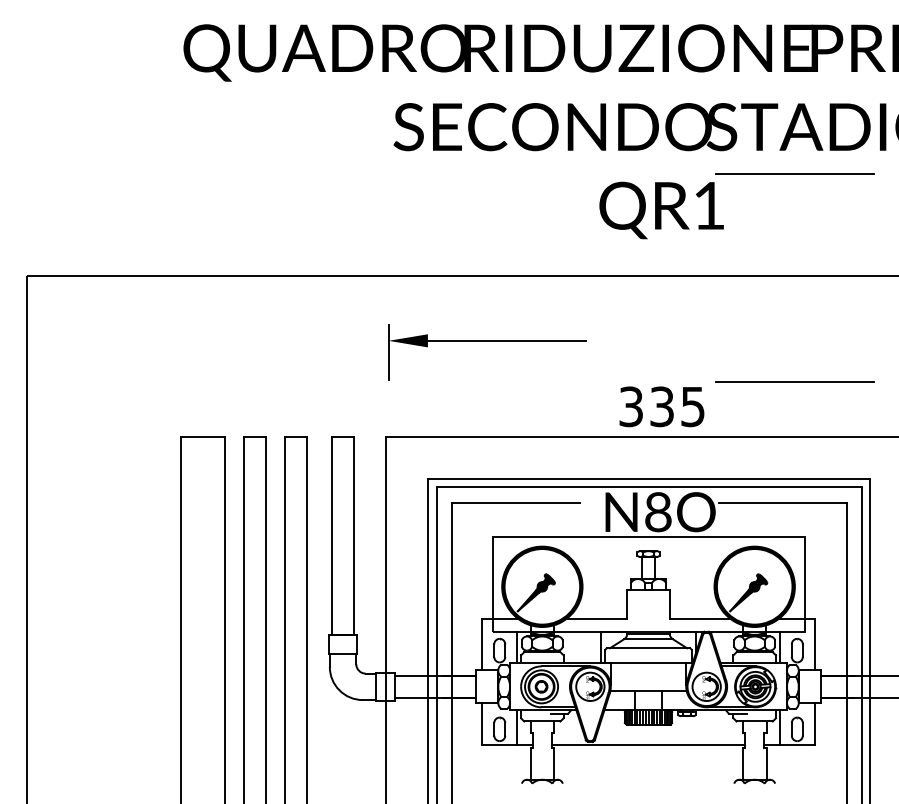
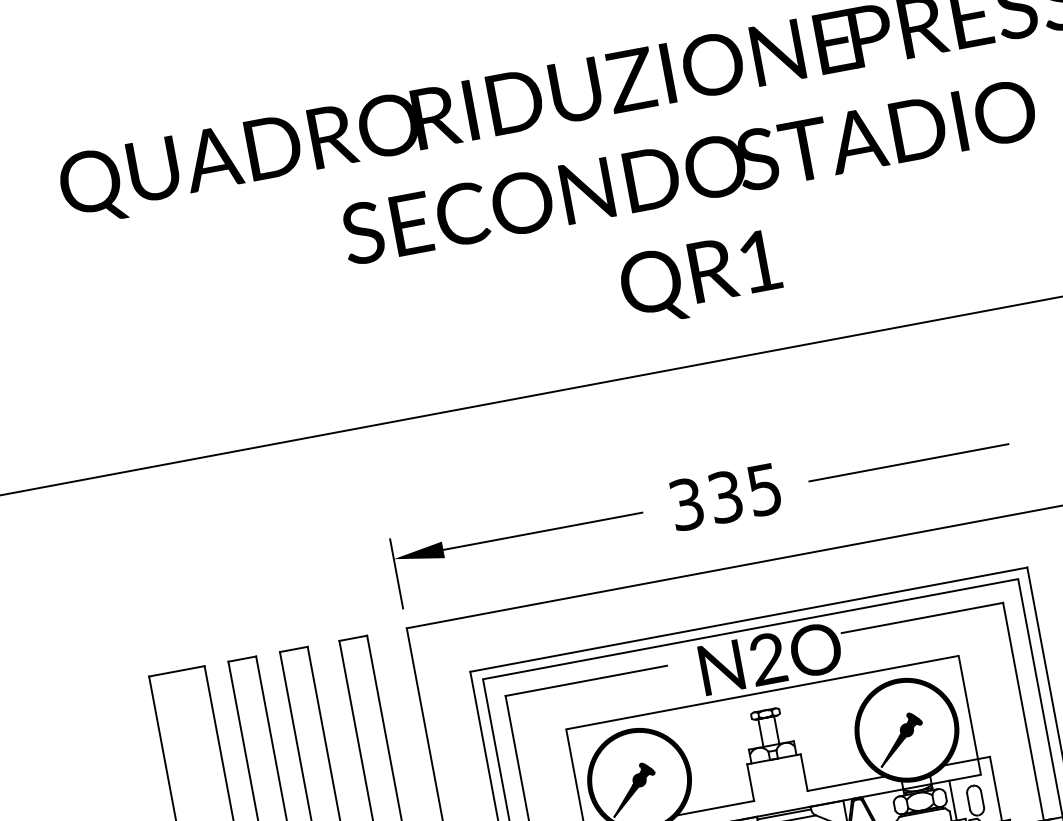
line: (794, 173) -> (859, 200), removed
part: (487, 341) -> (518, 536), moved
text: (661, 406) -> (724, 496), moved
text: (658, 512) -> (768, 659), N8O -> N2O

